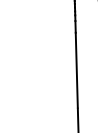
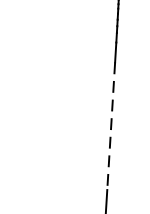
line: (76, 70) -> (110, 126), solid -> dashed

